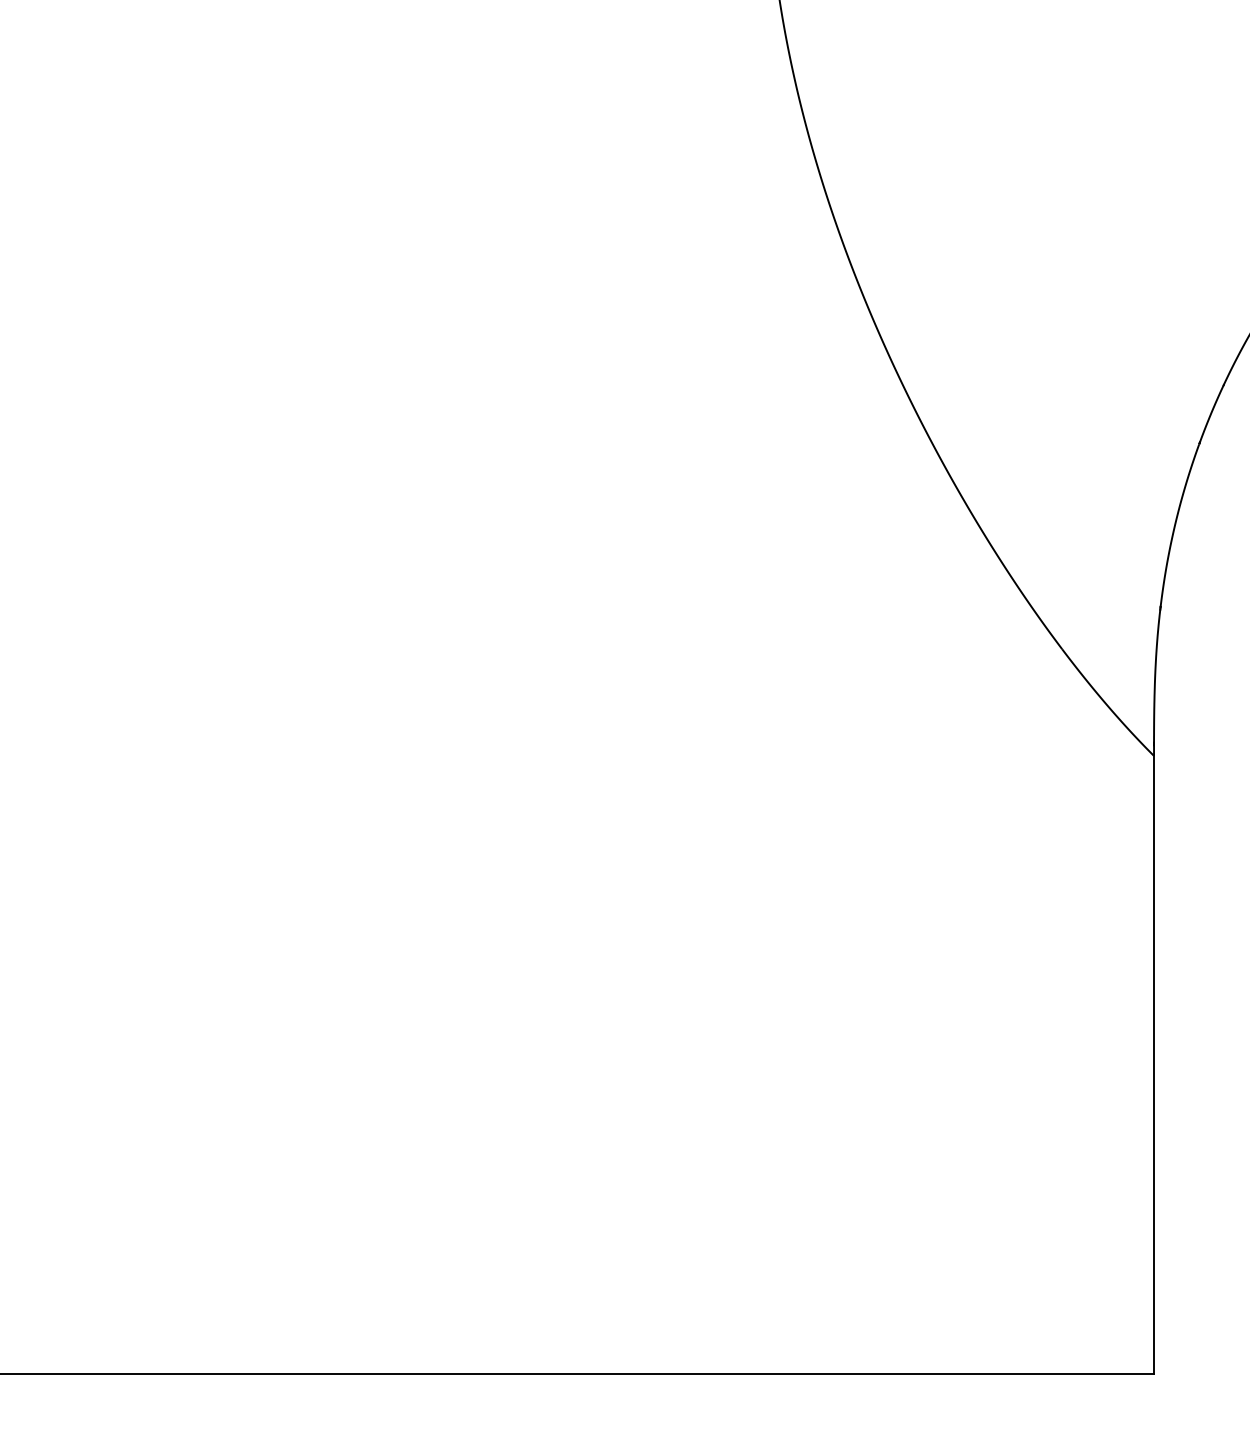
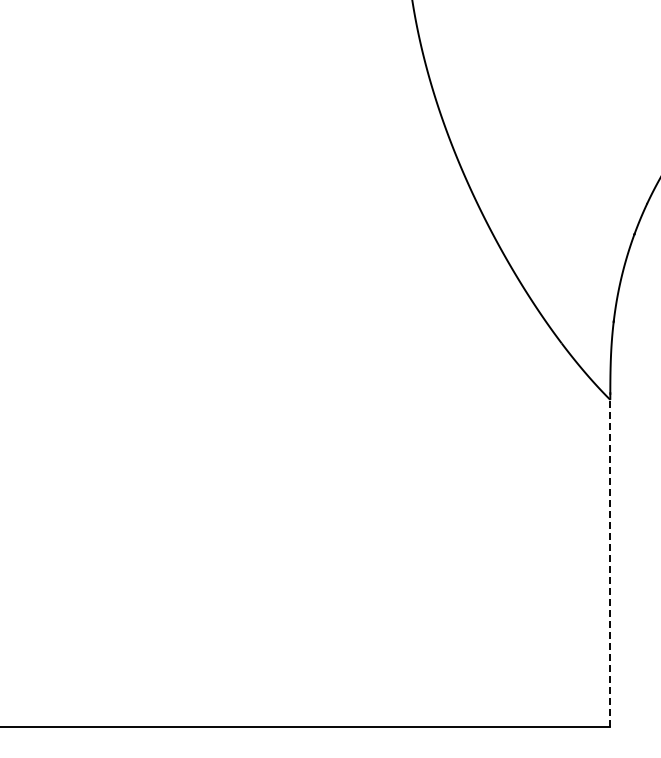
line: (1154, 1063) -> (610, 562), solid -> dashed

